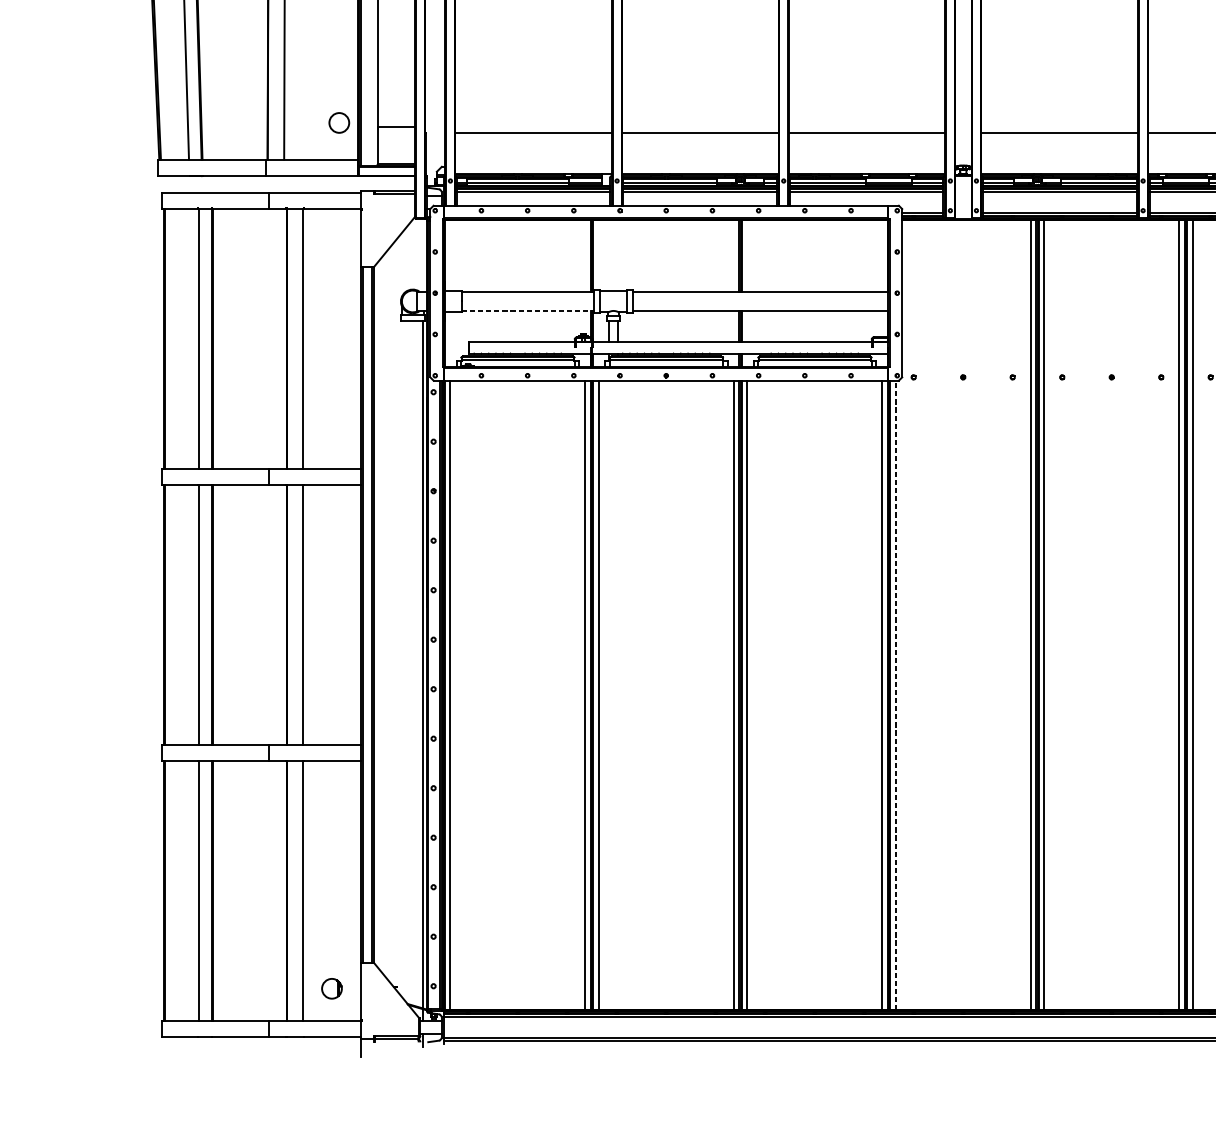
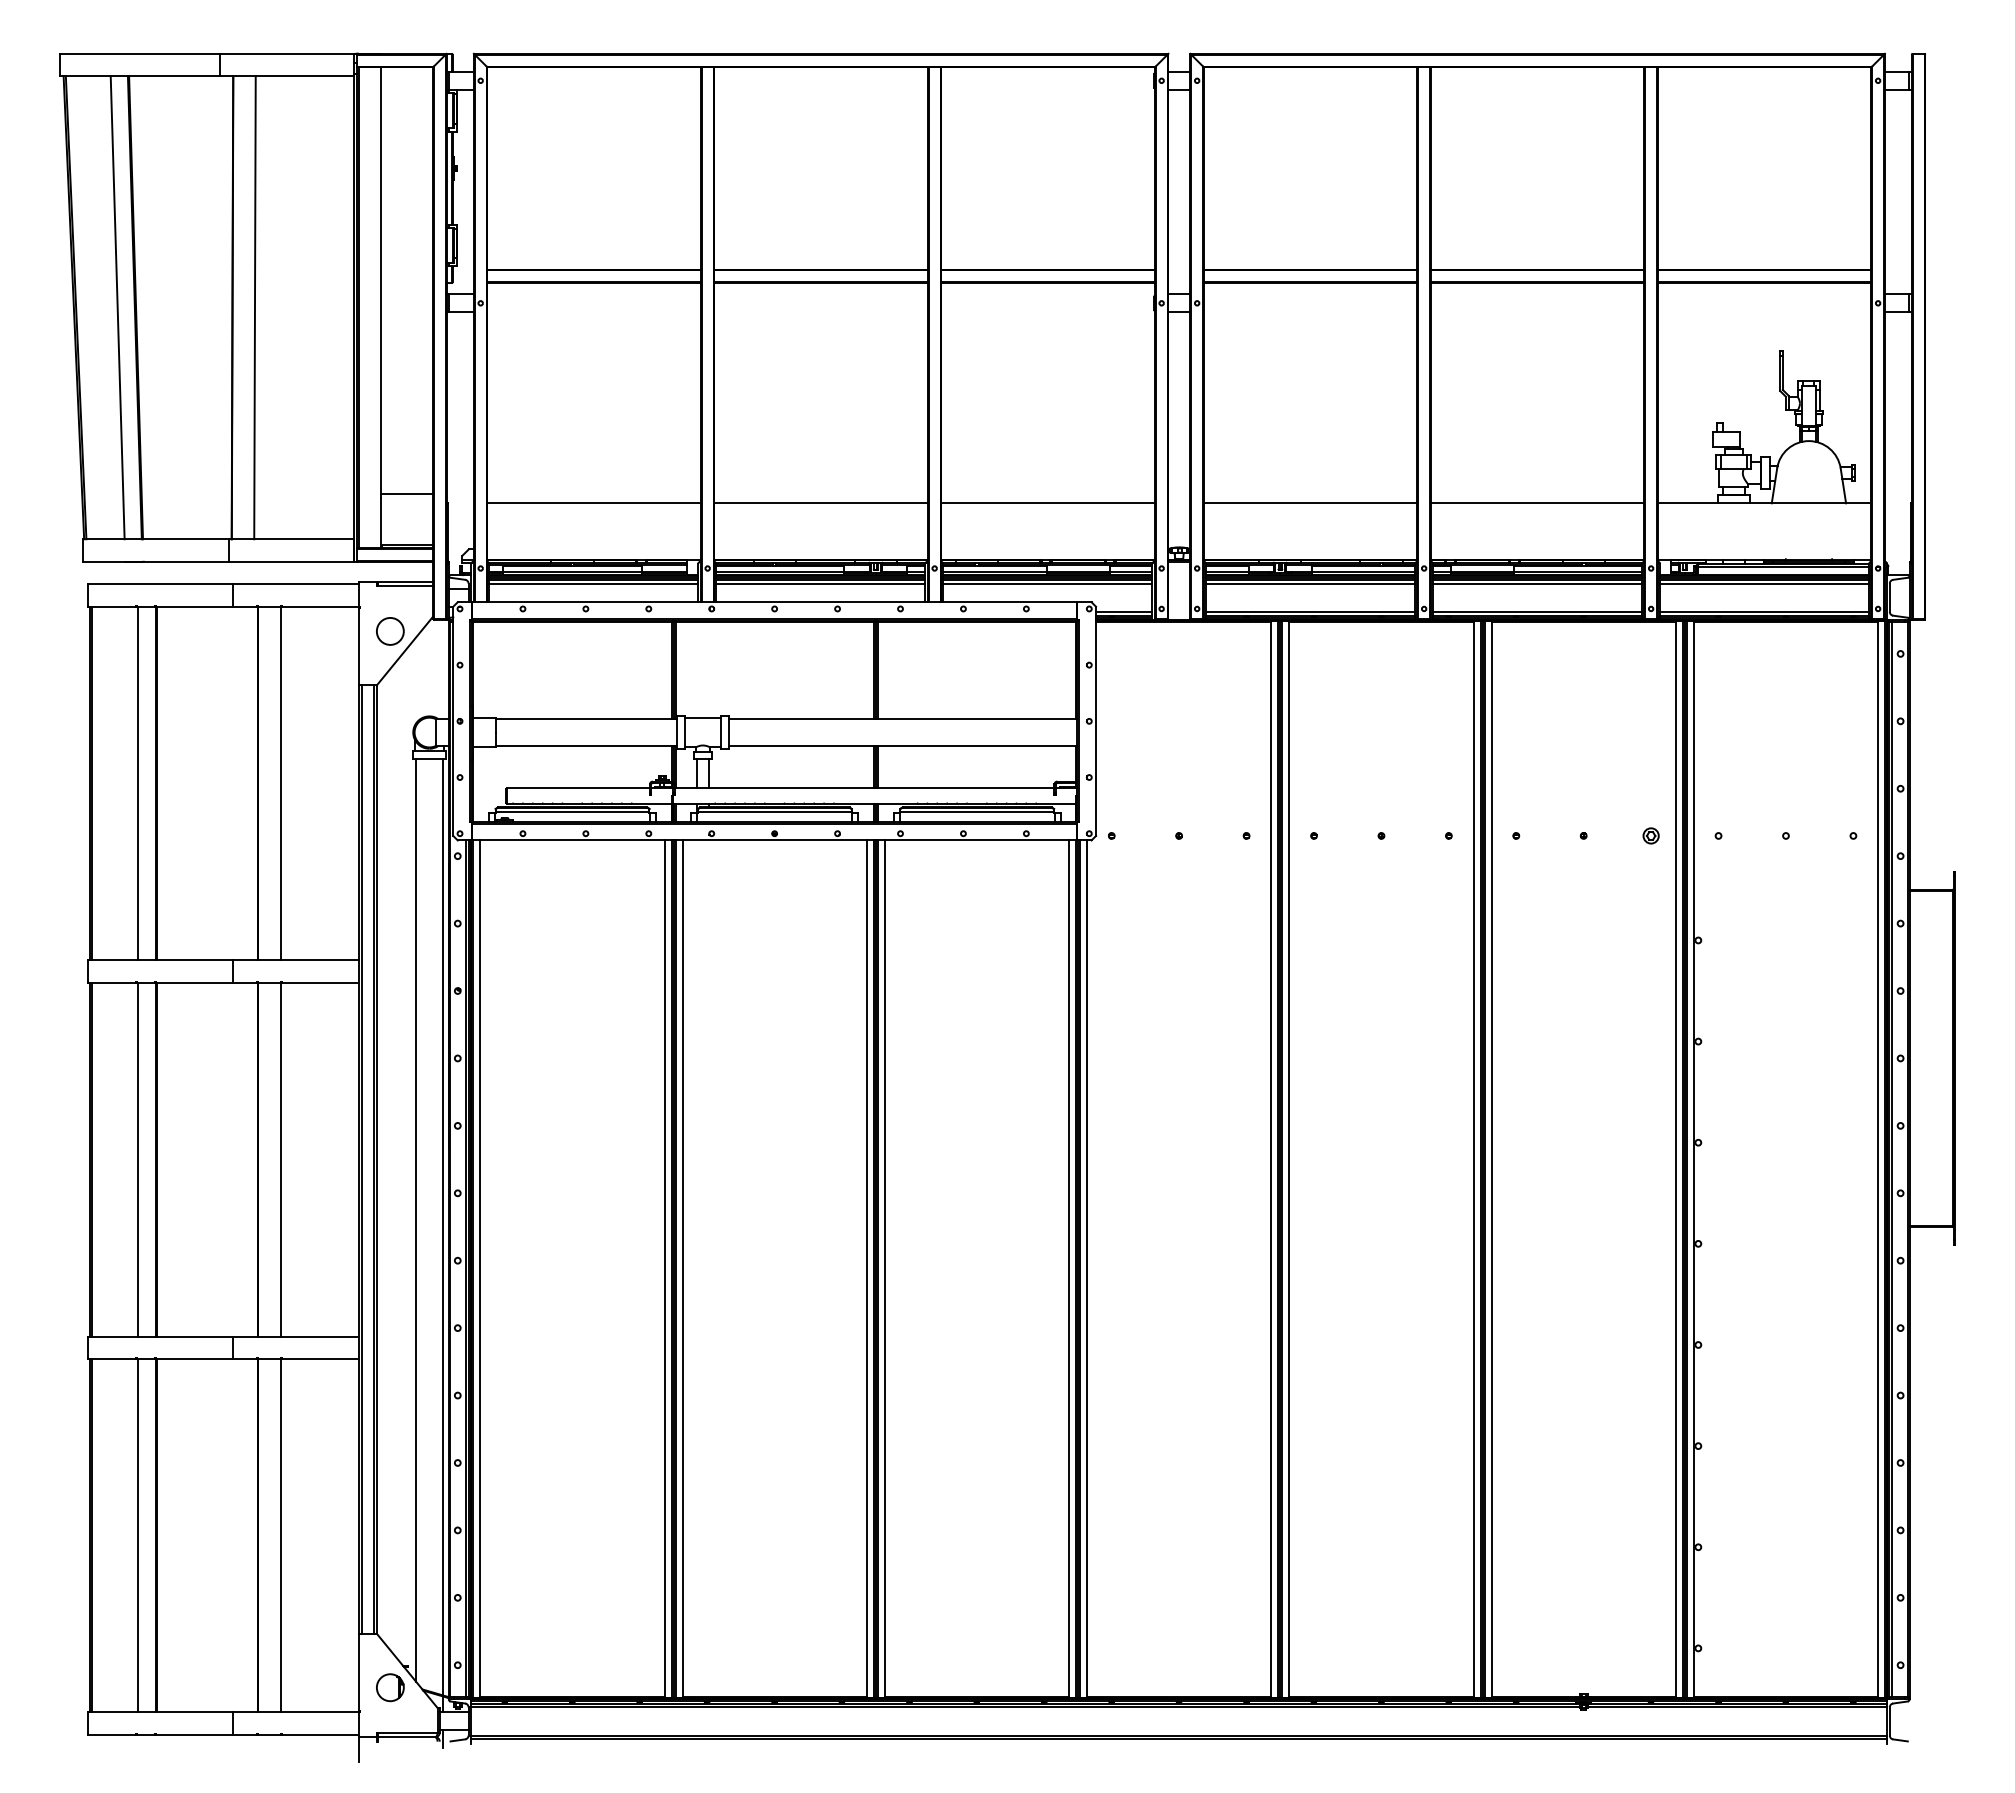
circle: (339, 123) -> (390, 631), moved
line: (528, 311) -> (587, 746), dashed -> solid
line: (402, 658) -> (415, 1219), added
line: (895, 695) -> (1087, 1269), dashed -> solid
part: (332, 988) -> (390, 1687), moved

